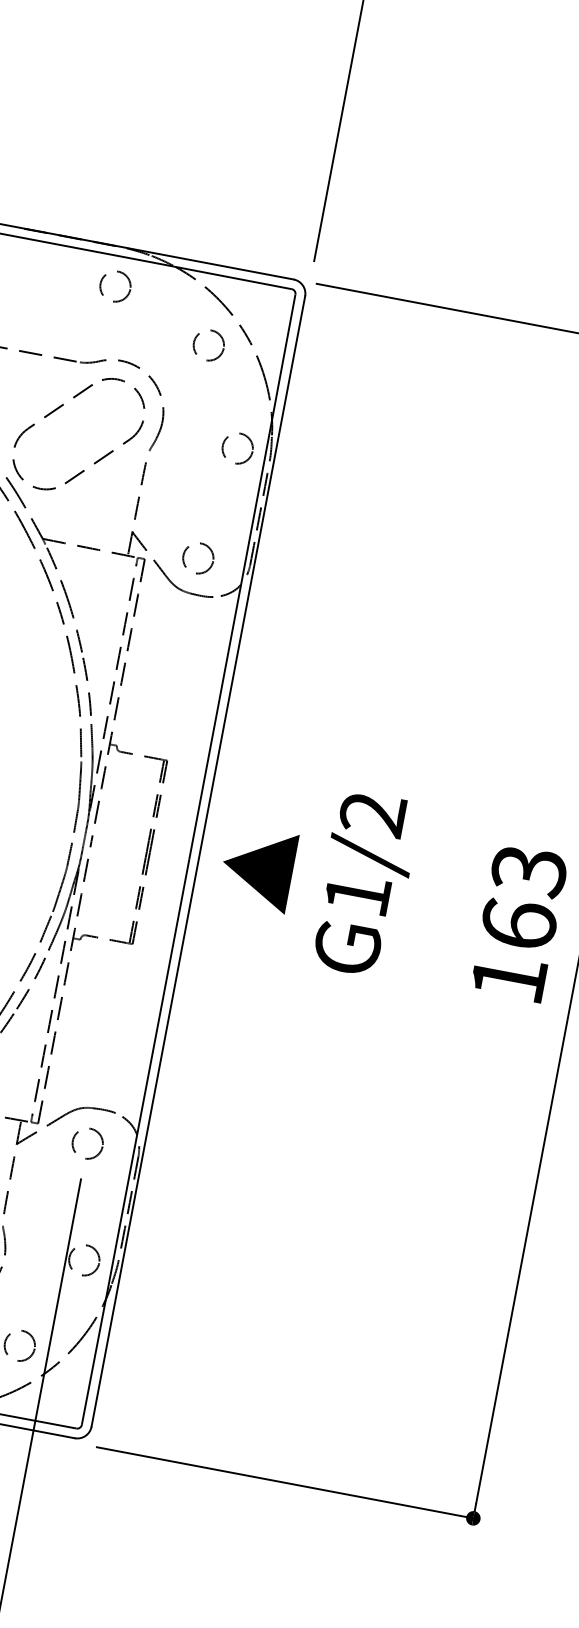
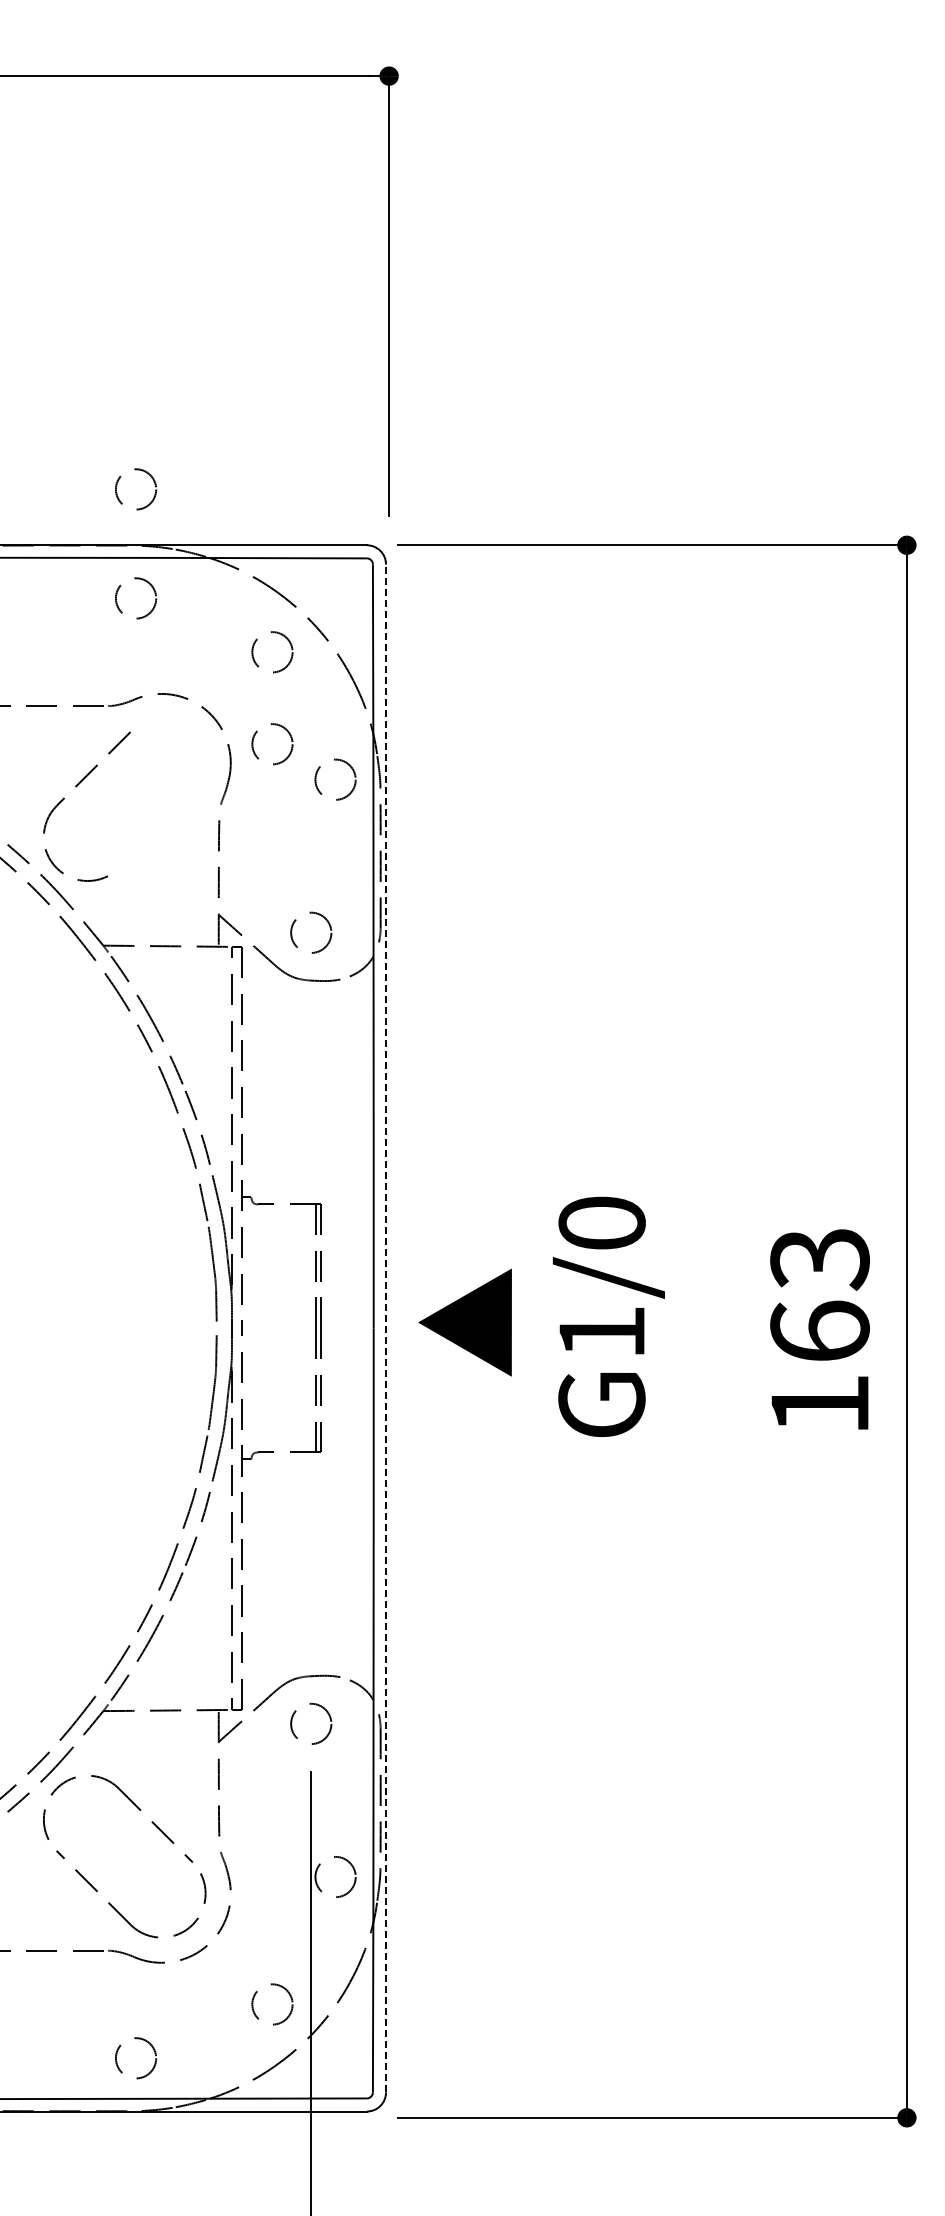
circle: (131, 206) -> (136, 489), added
circle: (195, 413) -> (272, 744), added
part: (113, 450) -> (173, 812), removed
text: (372, 814) -> (601, 1223), G1/2 -> G1/0
line: (198, 861) -> (386, 1328), solid -> dashed

